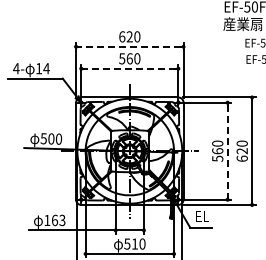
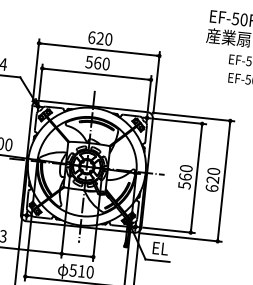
line: (129, 46) -> (98, 49), dashed -> solid
line: (129, 68) -> (96, 73), dashed -> solid
line: (227, 151) -> (196, 178), dashed -> solid

